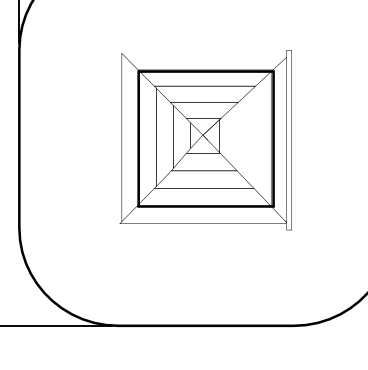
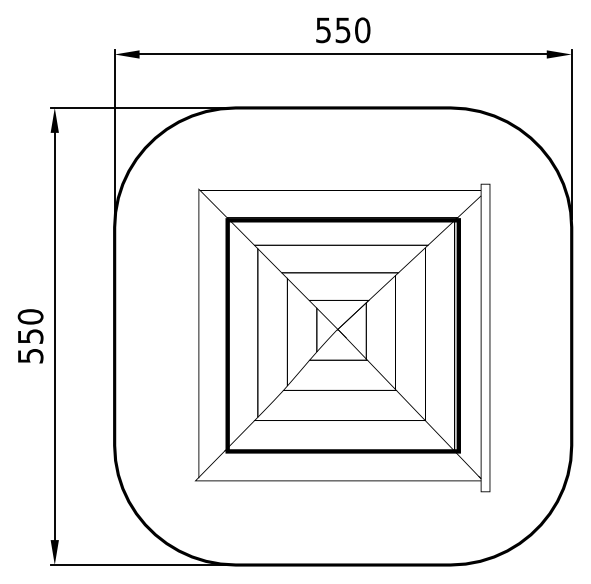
part: (205, 139) -> (342, 337), size x1.4

